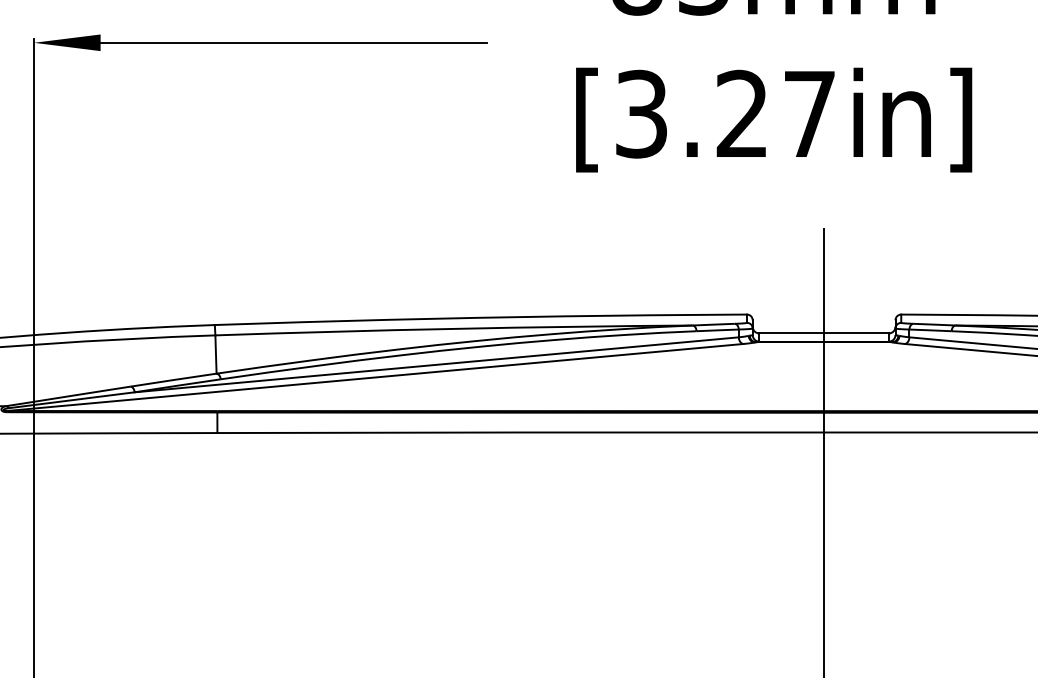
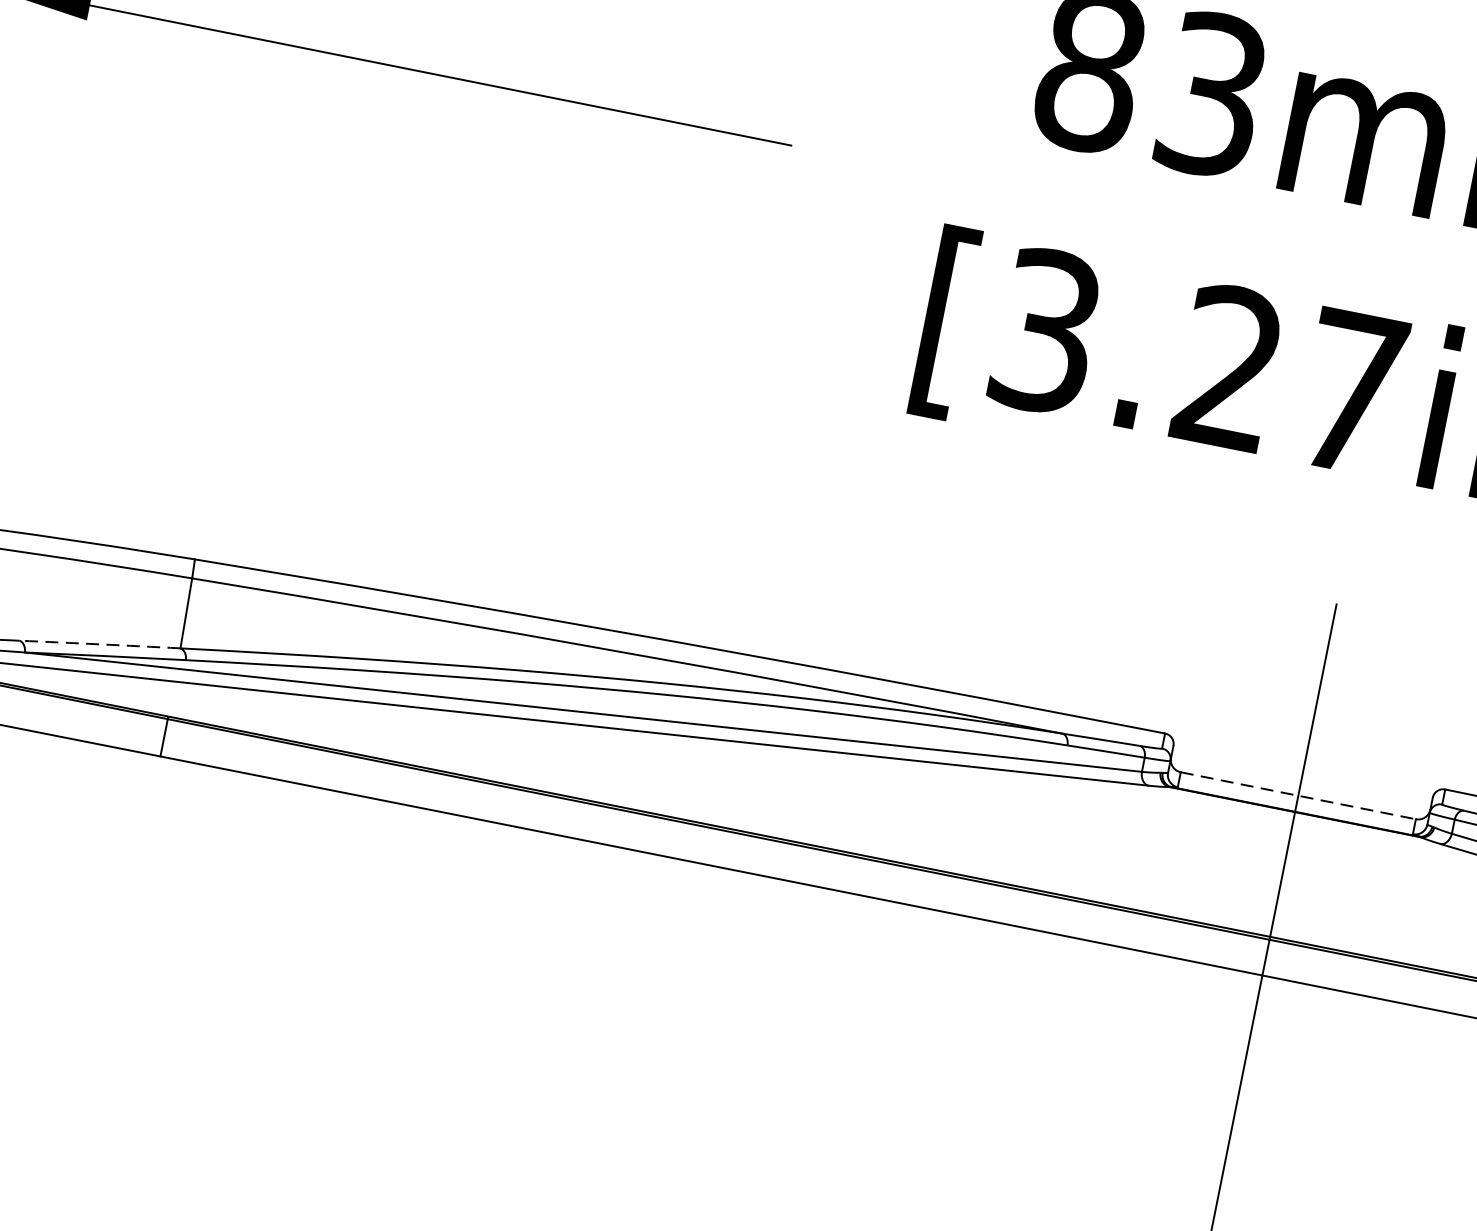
line: (824, 333) -> (1299, 795), solid -> dashed
arc: (173, 380) -> (99, 645), solid -> dashed

